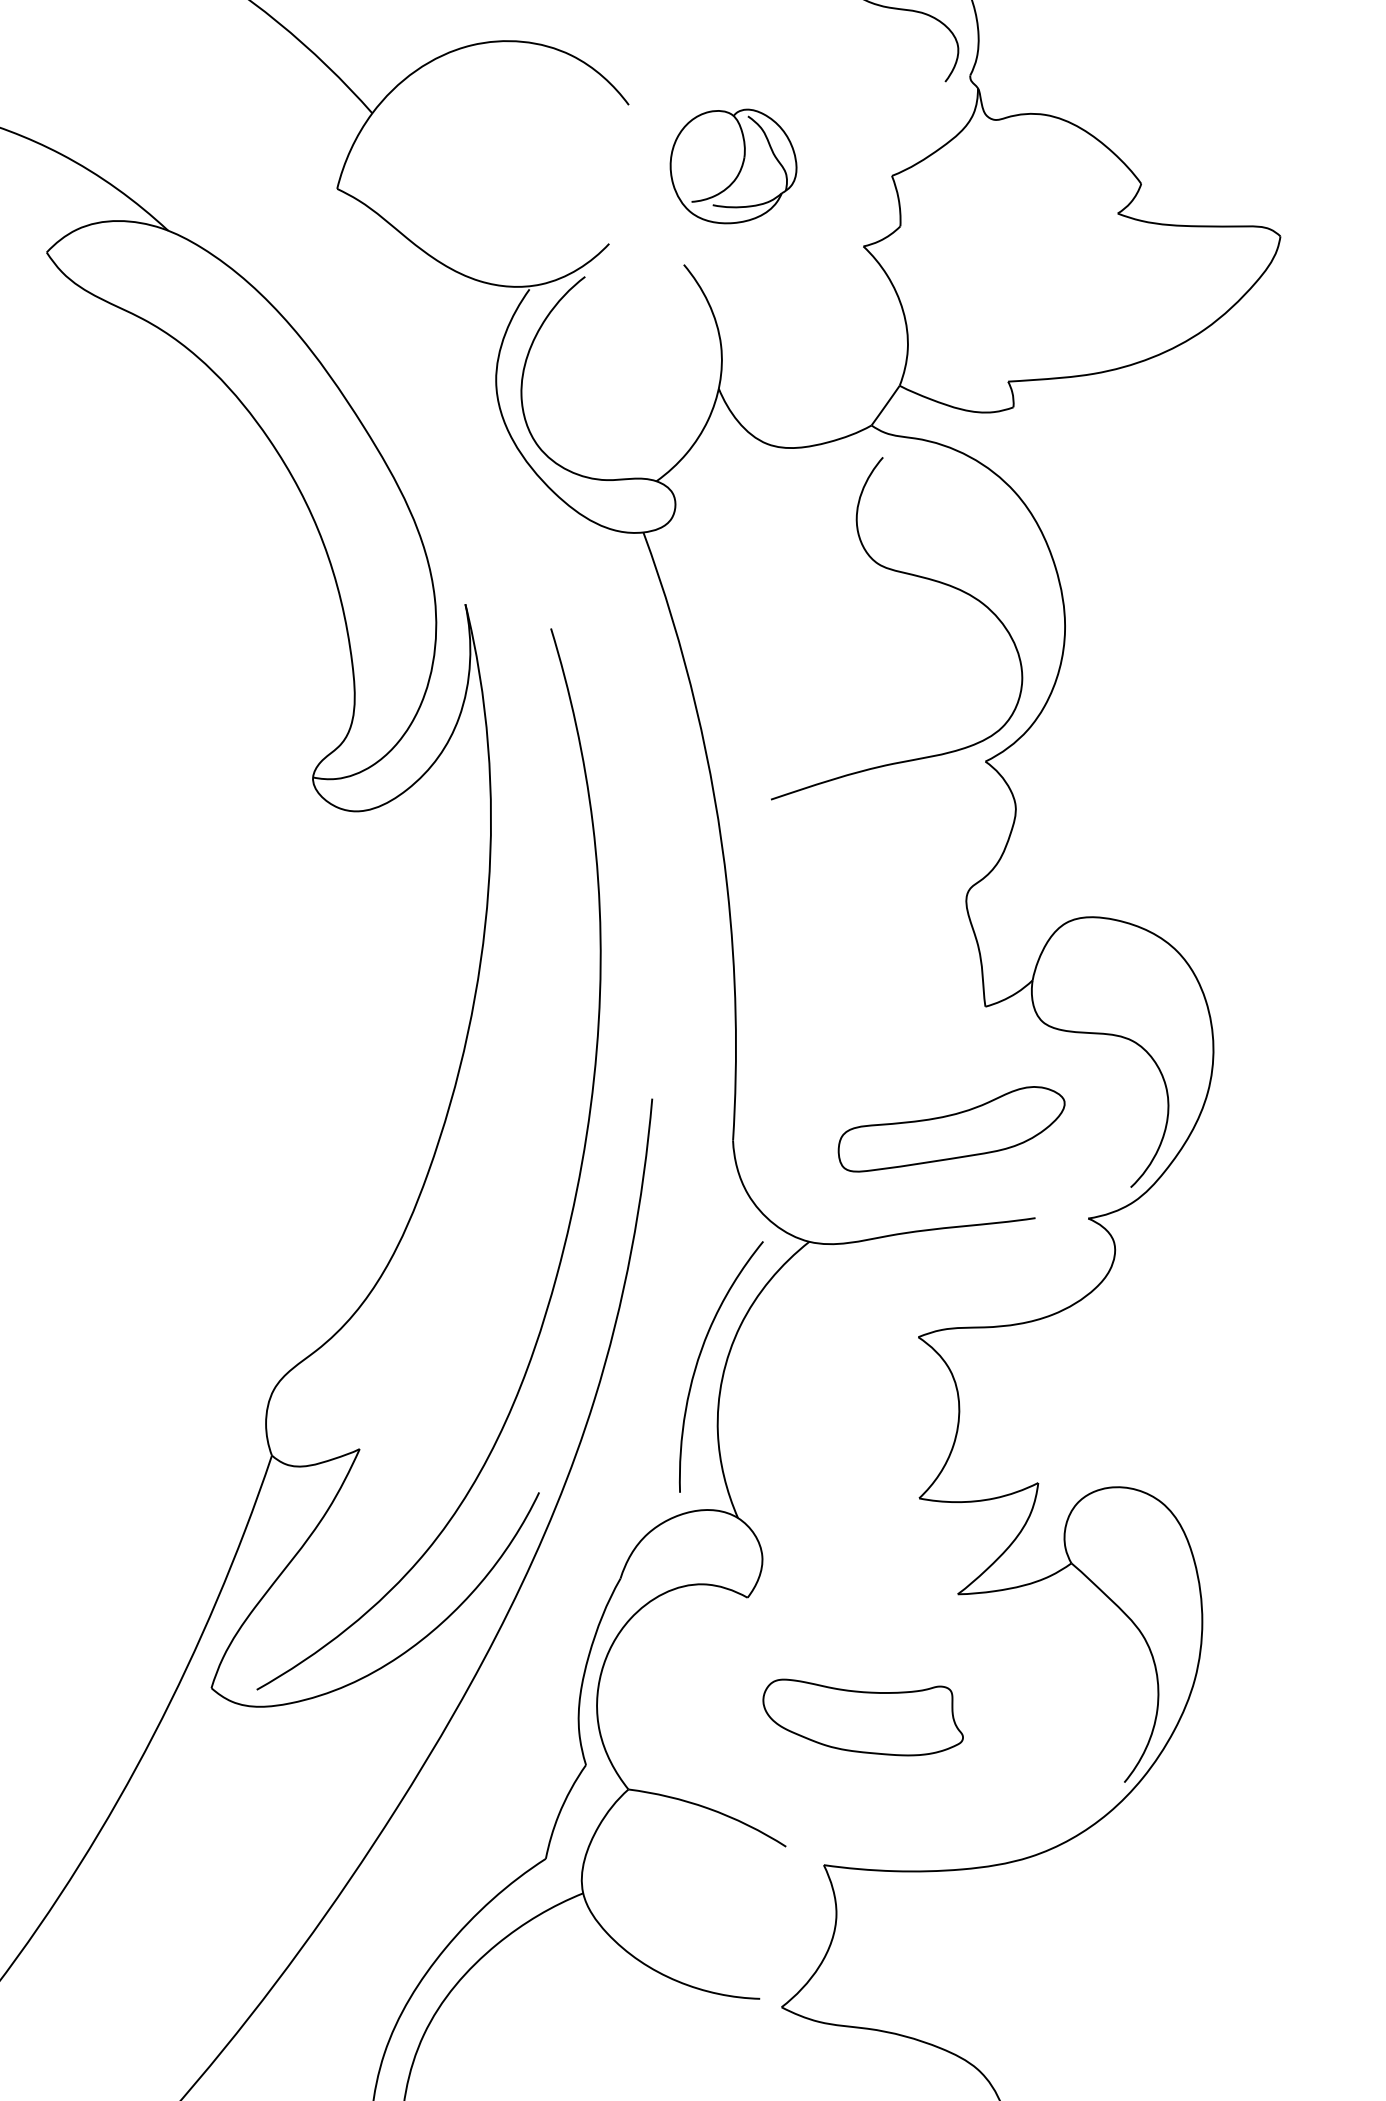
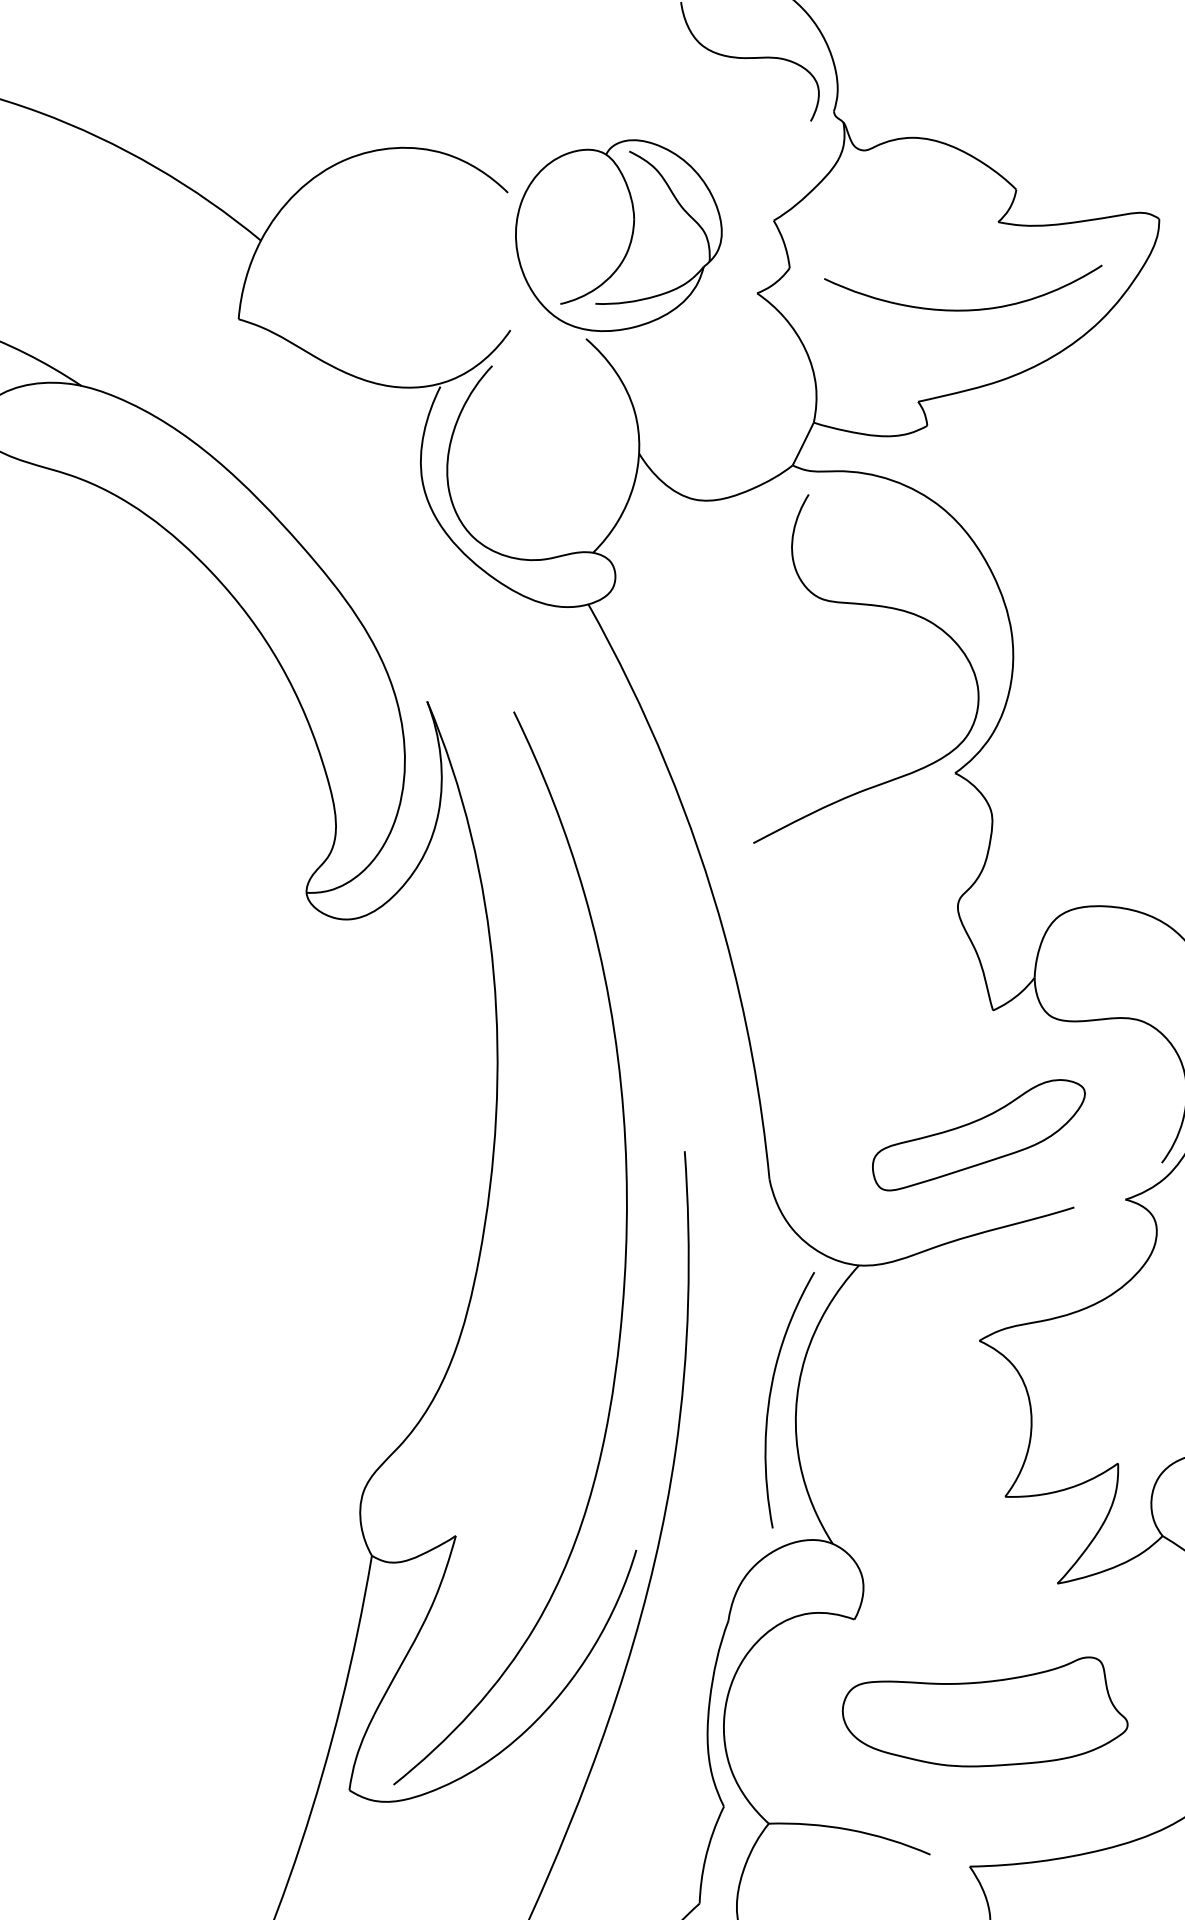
part: (733, 166) -> (618, 236), size x1.67
curve: (1073, 296) -> (968, 309), added
part: (862, 1717) -> (984, 1717), size x1.43

